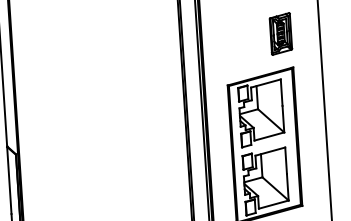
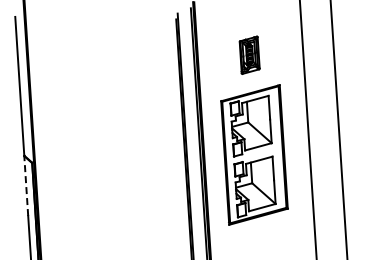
part: (280, 33) -> (249, 54), moved
line: (9, 180) -> (26, 186), solid -> dashed

